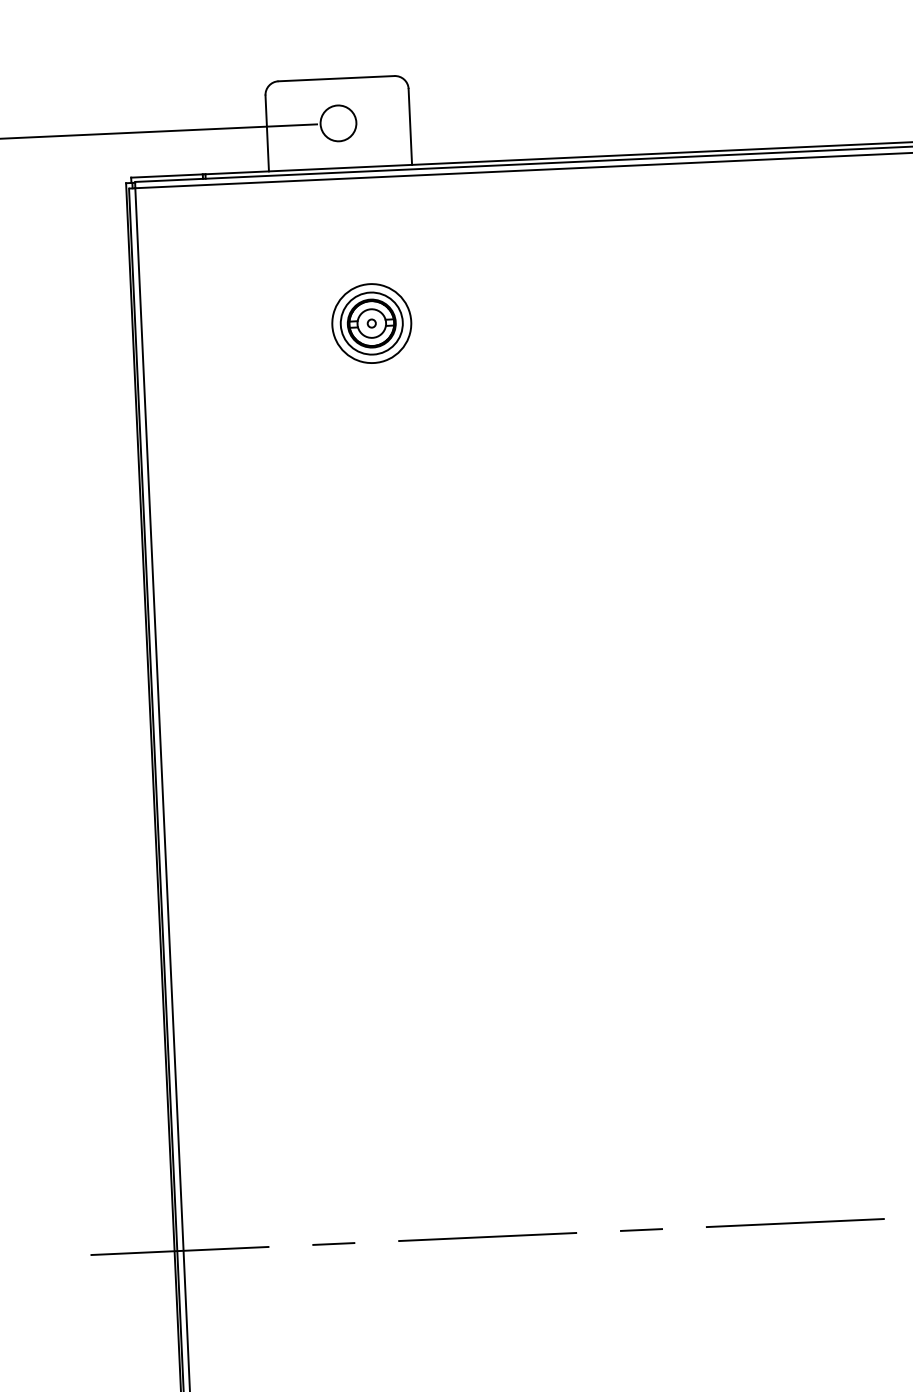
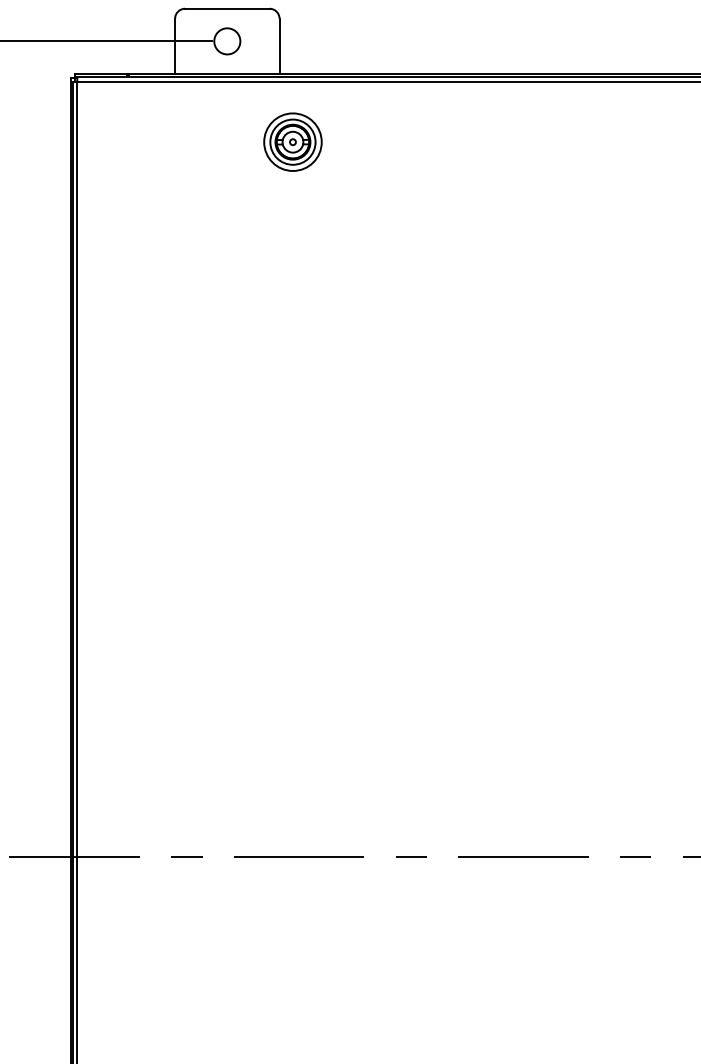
part: (371, 322) -> (292, 141), moved

